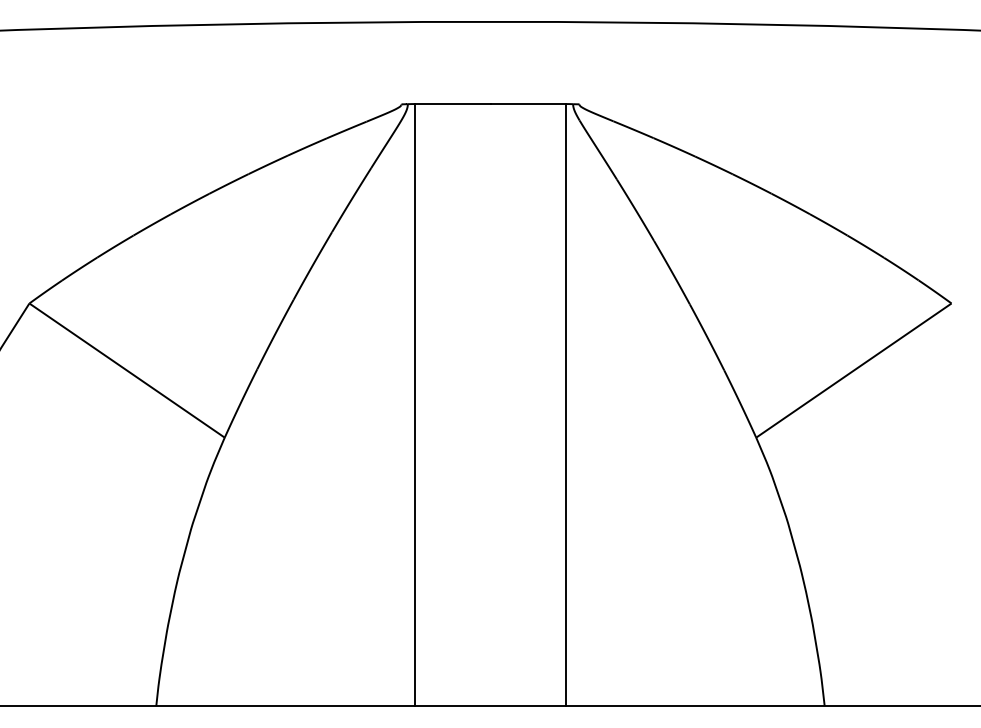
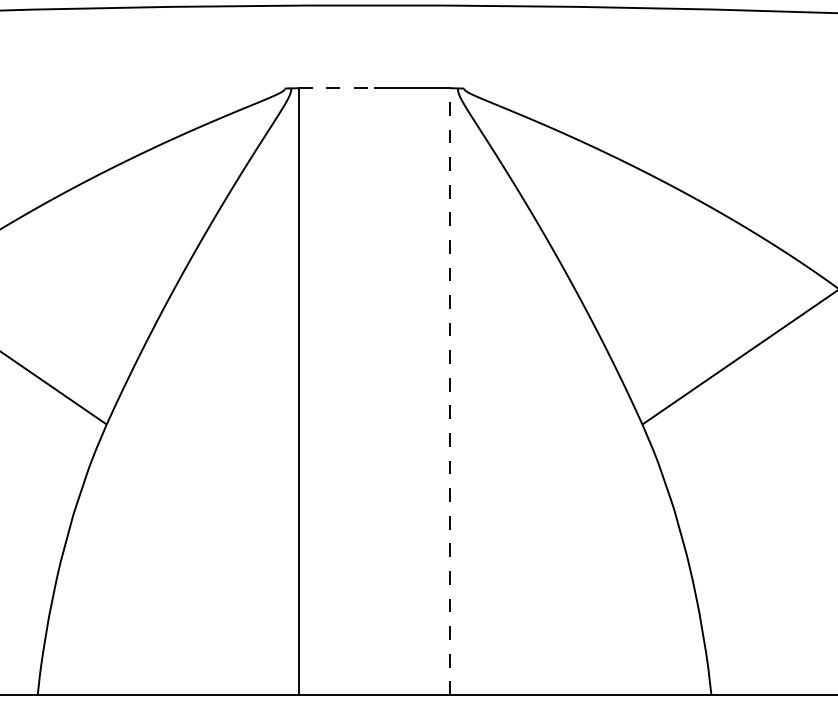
line: (452, 104) -> (336, 88), solid -> dashed
line: (565, 404) -> (450, 391), solid -> dashed

